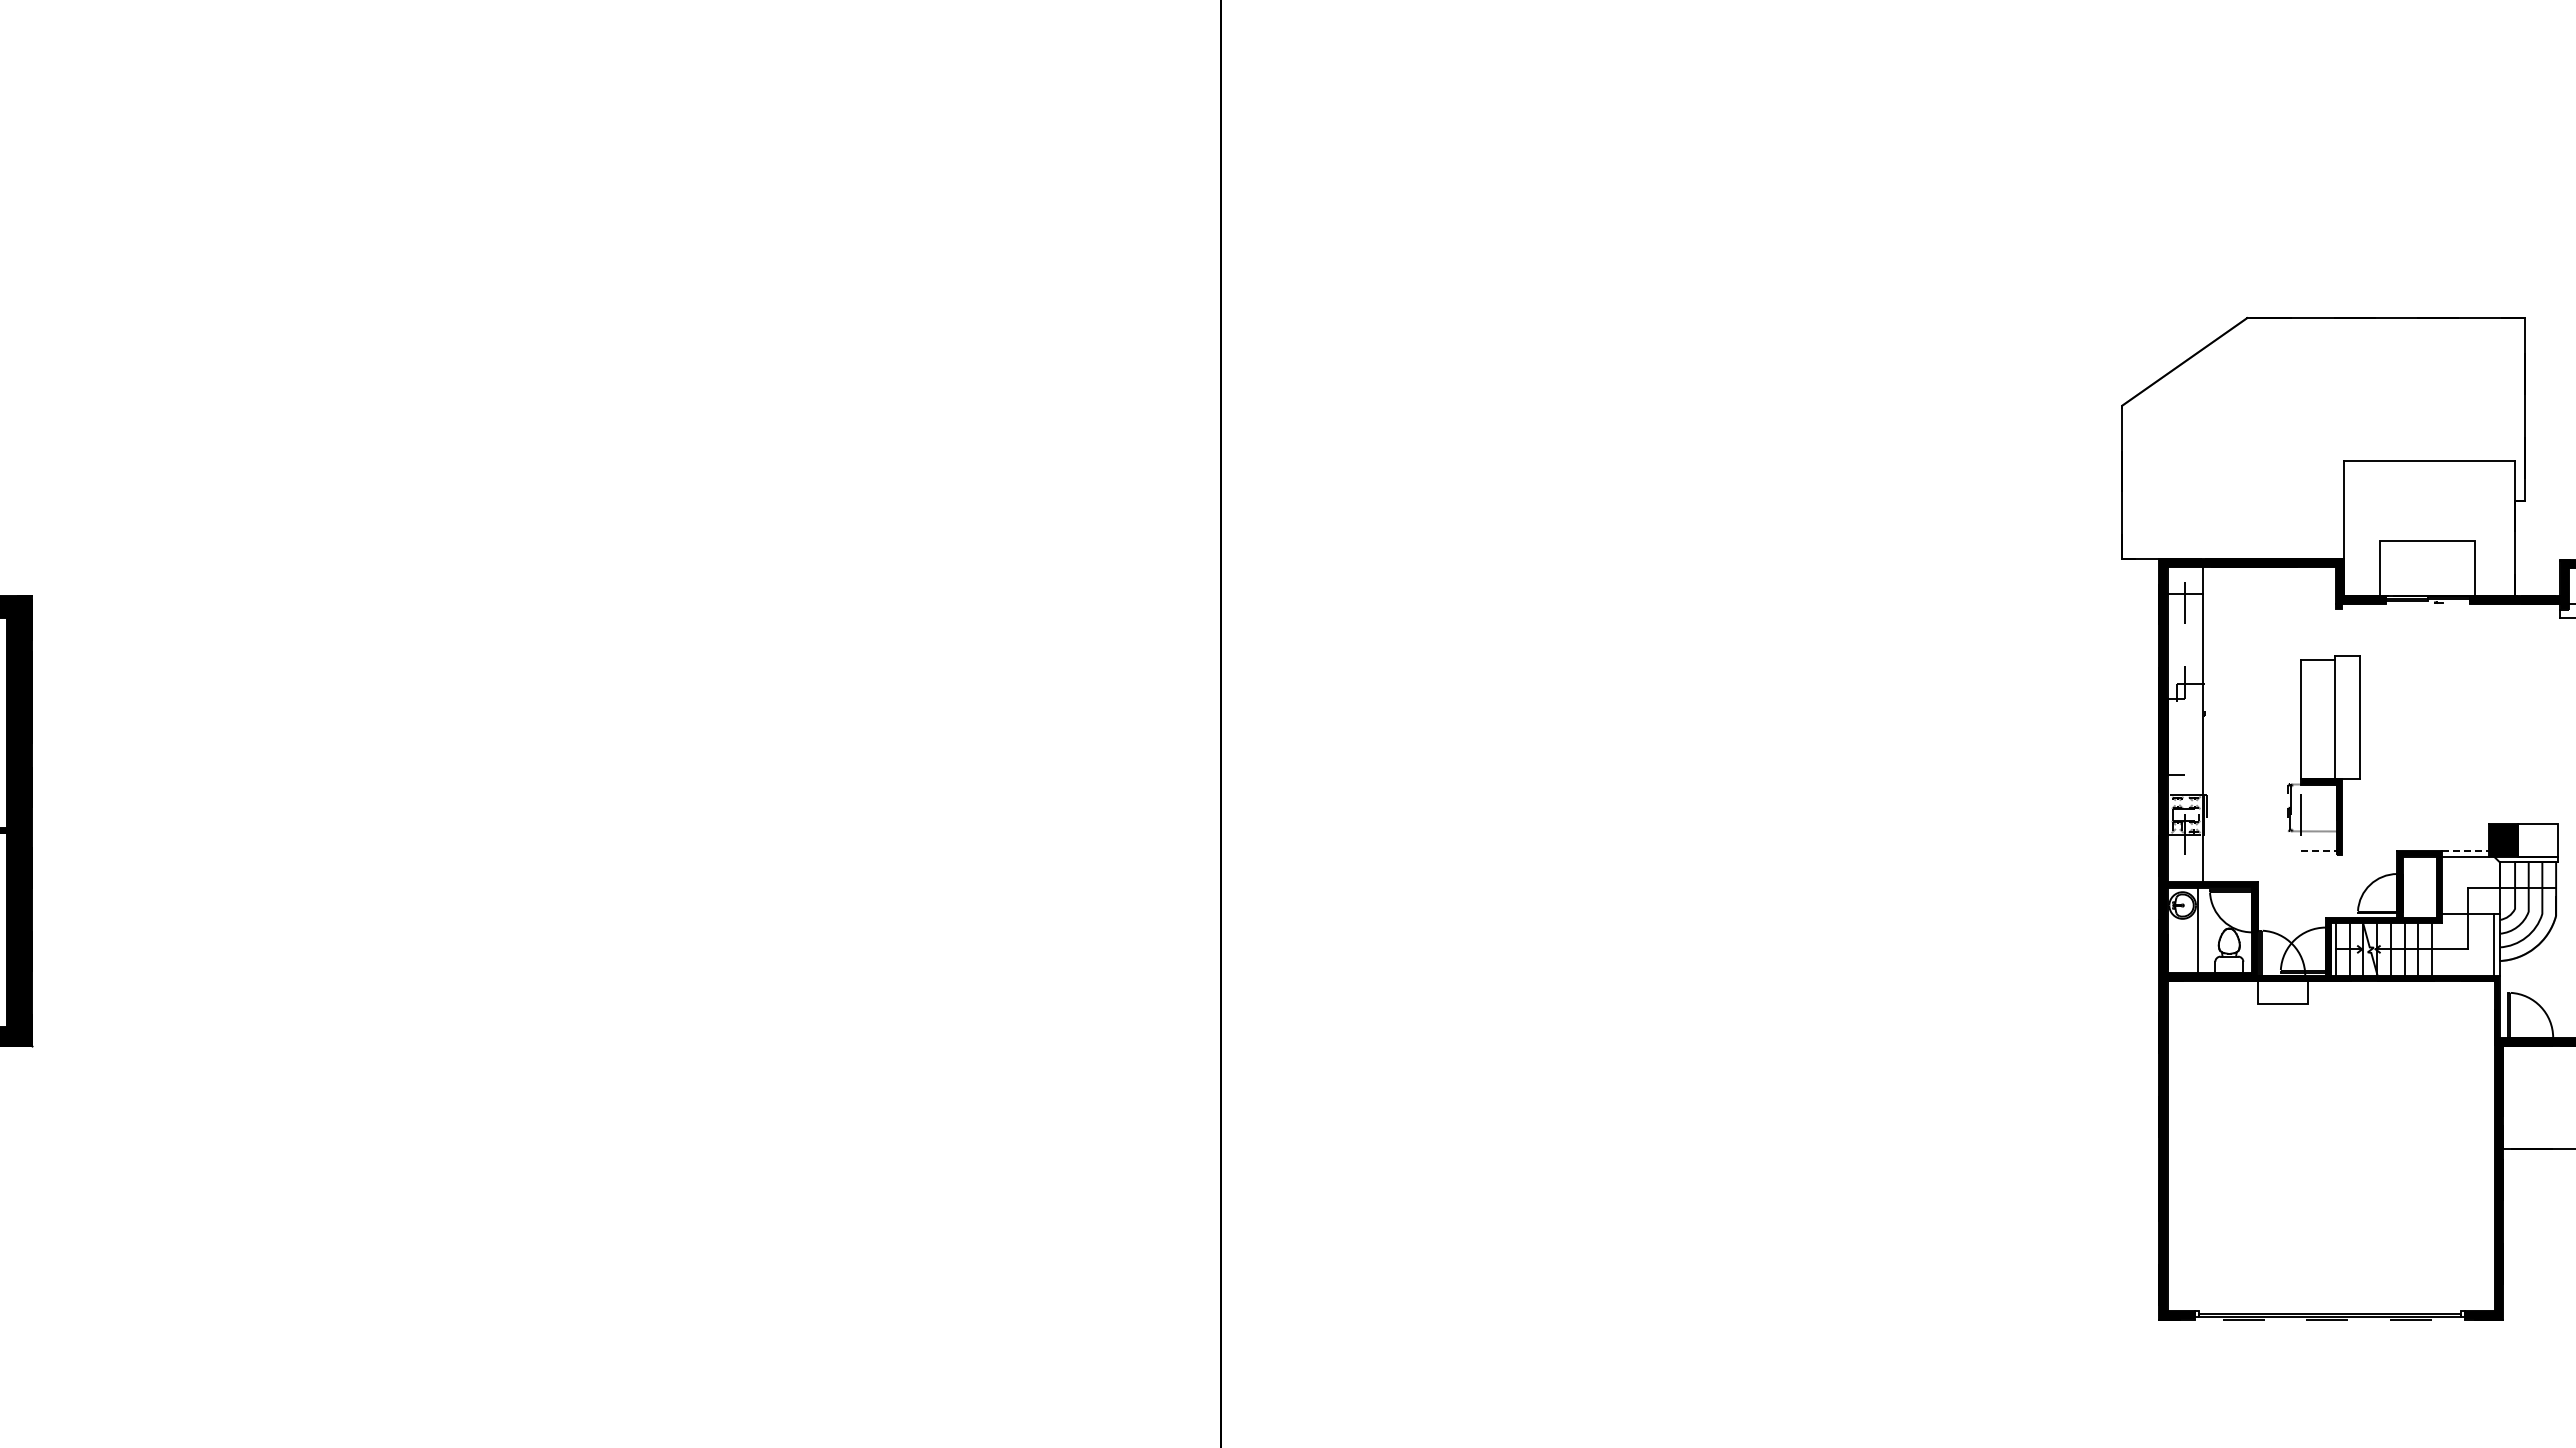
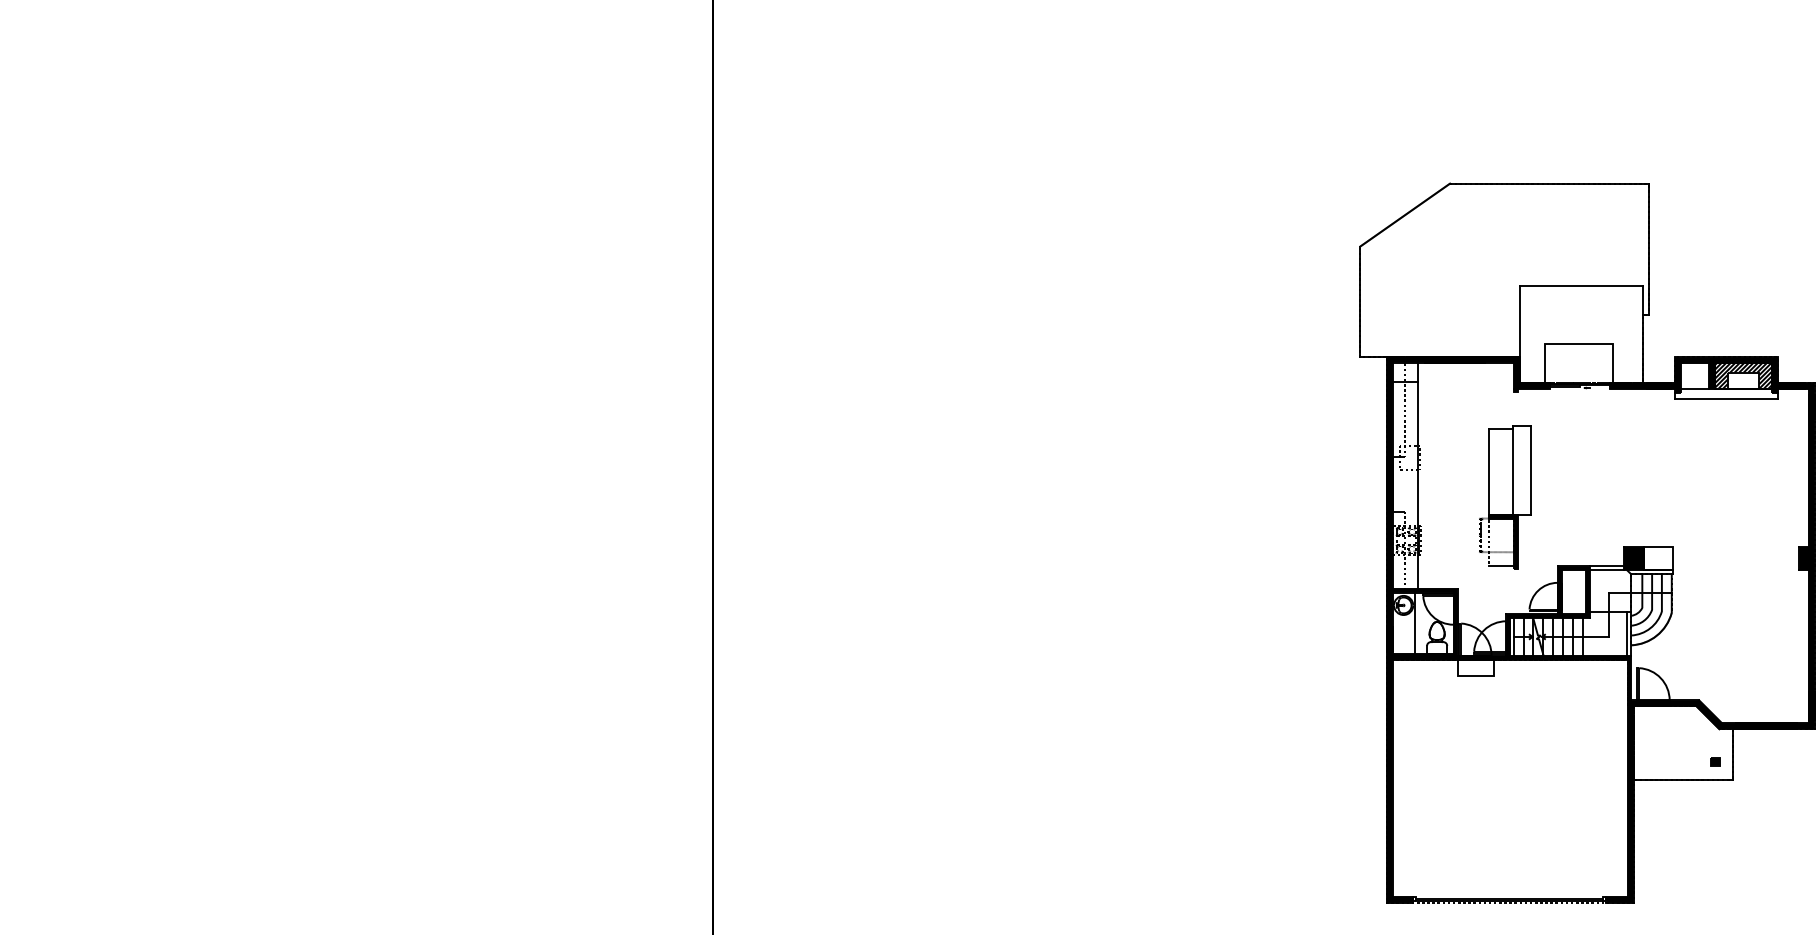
line: (2319, 850) -> (1501, 565), dashed -> solid
line: (2465, 851) -> (1606, 566), dashed -> solid

